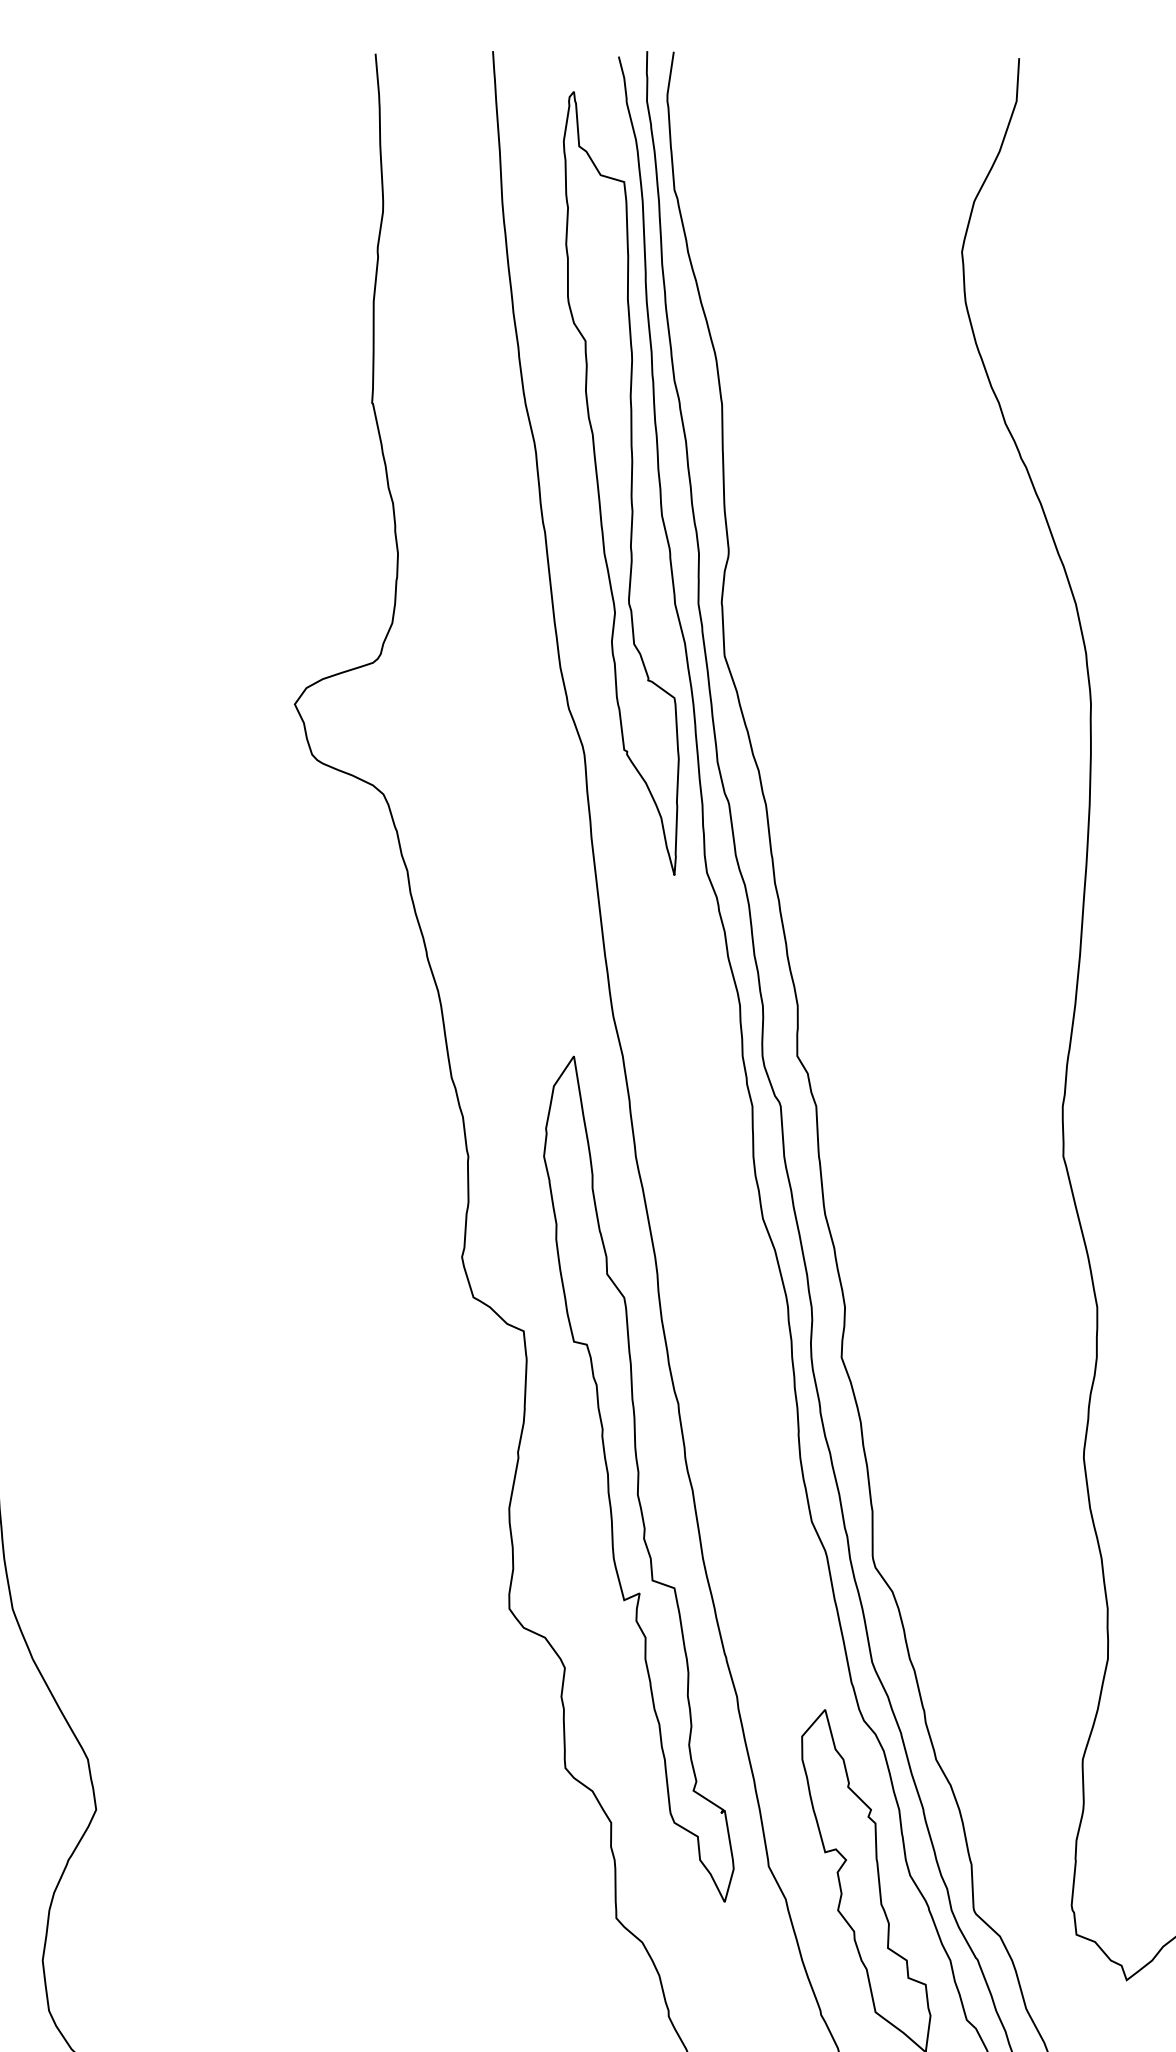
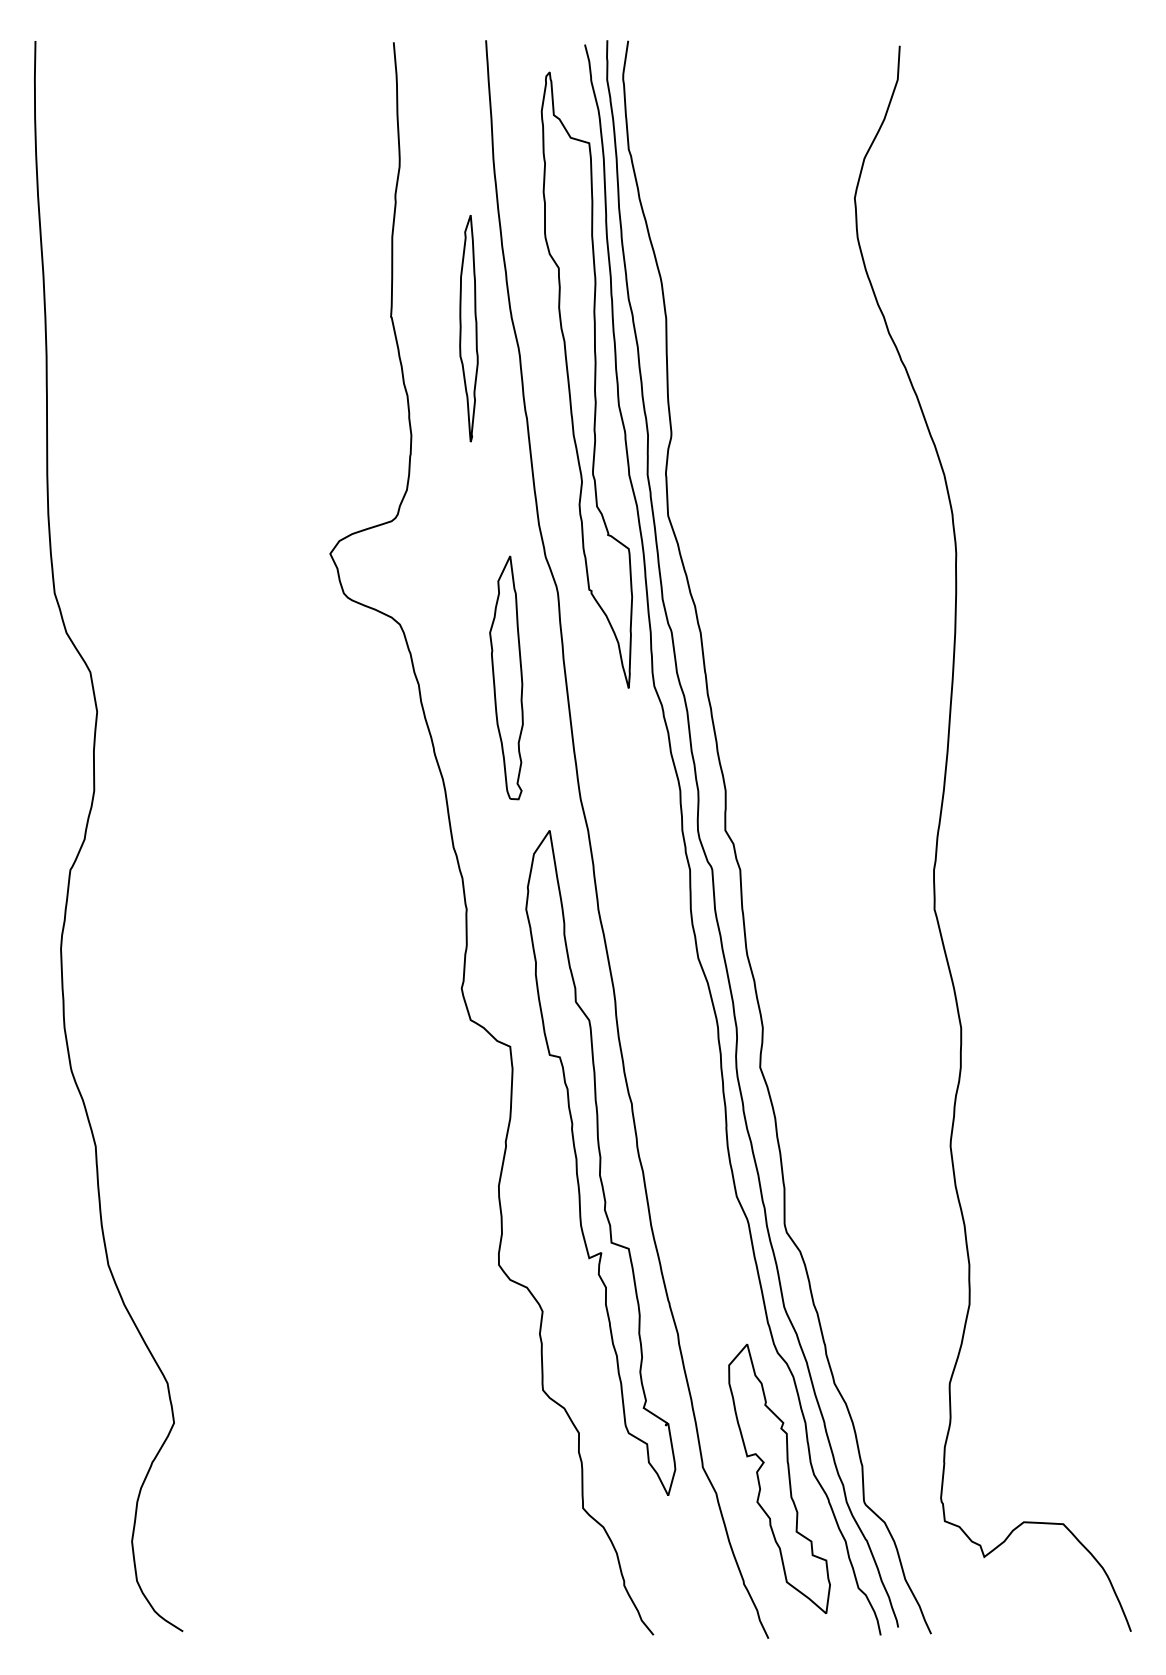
part: (470, 417) -> (468, 328), added
part: (518, 861) -> (506, 677), added

